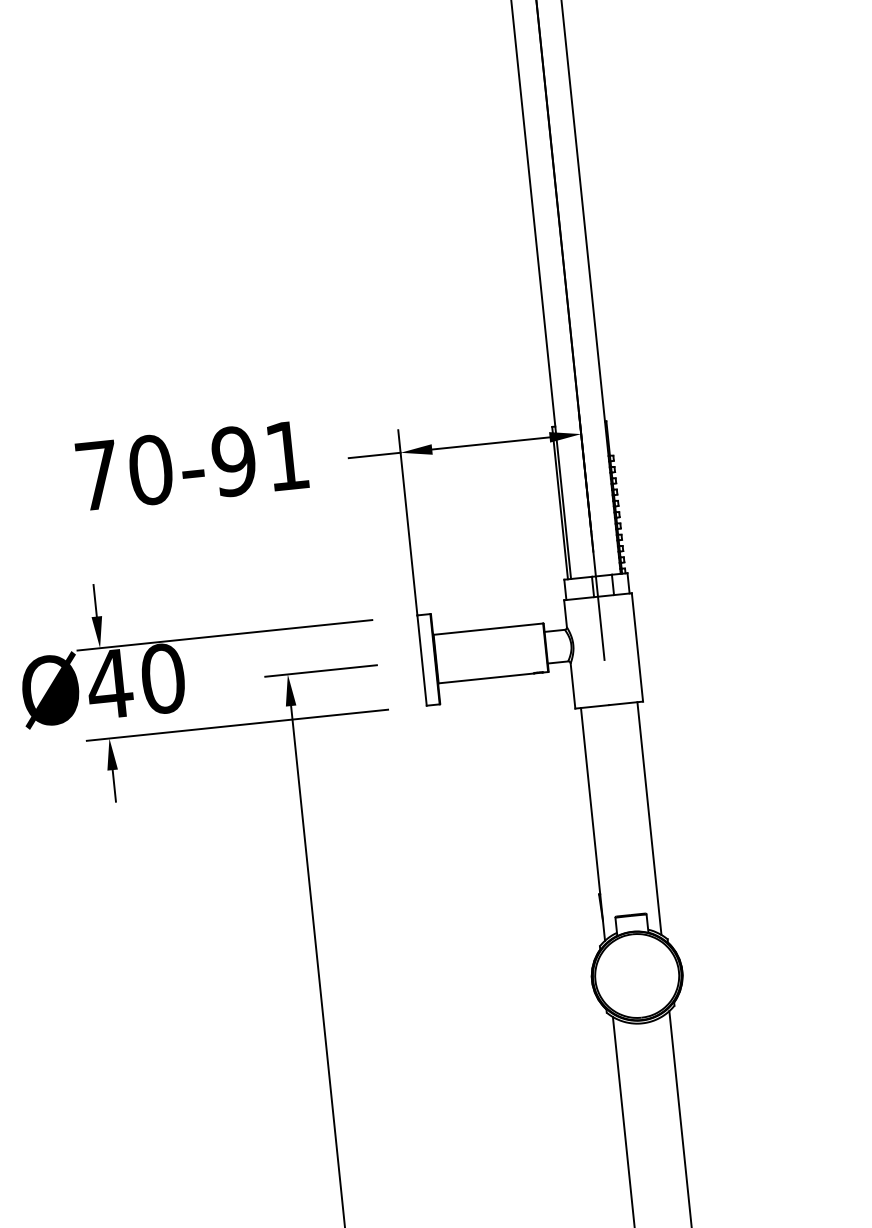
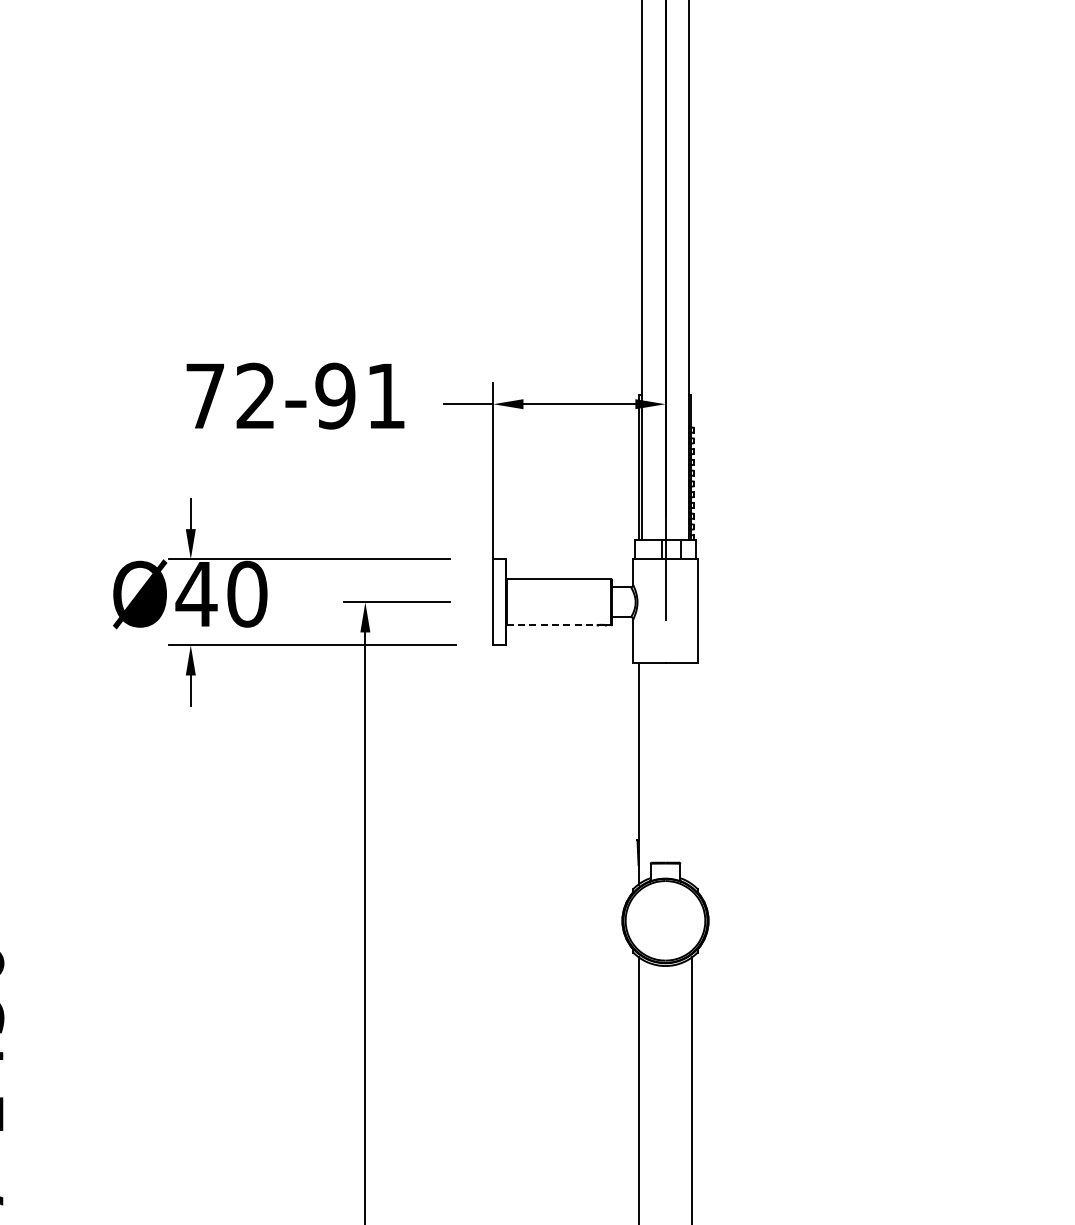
text: (151, 469) -> (256, 395), 70-91 -> 72-91
line: (485, 678) -> (551, 625), solid -> dashed
line: (649, 818) -> (692, 773), removed

